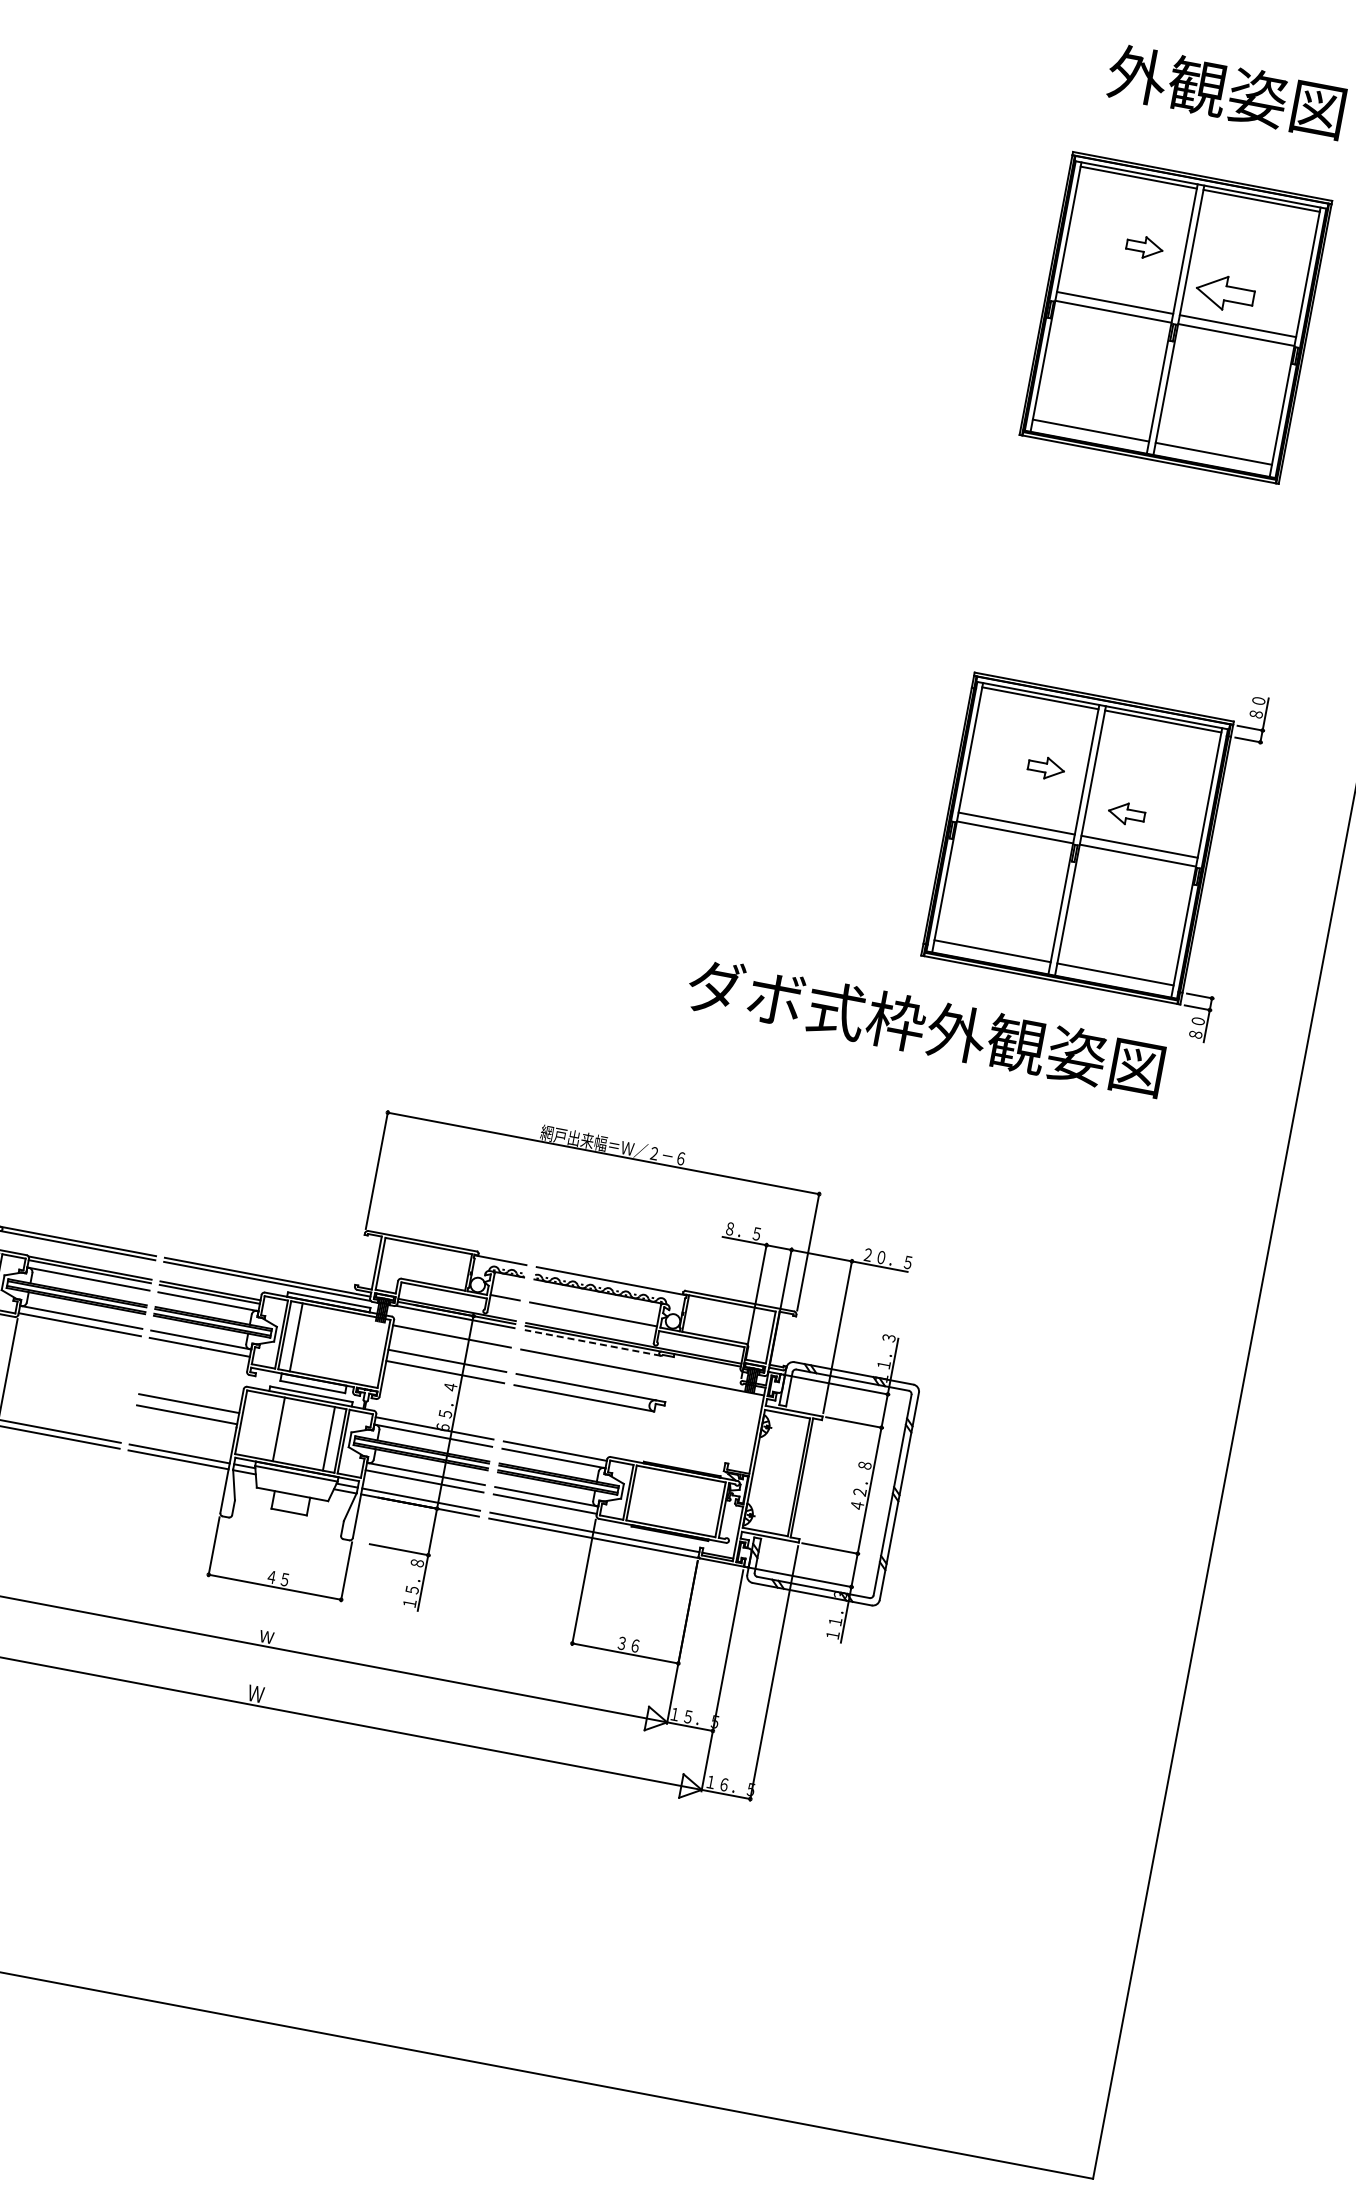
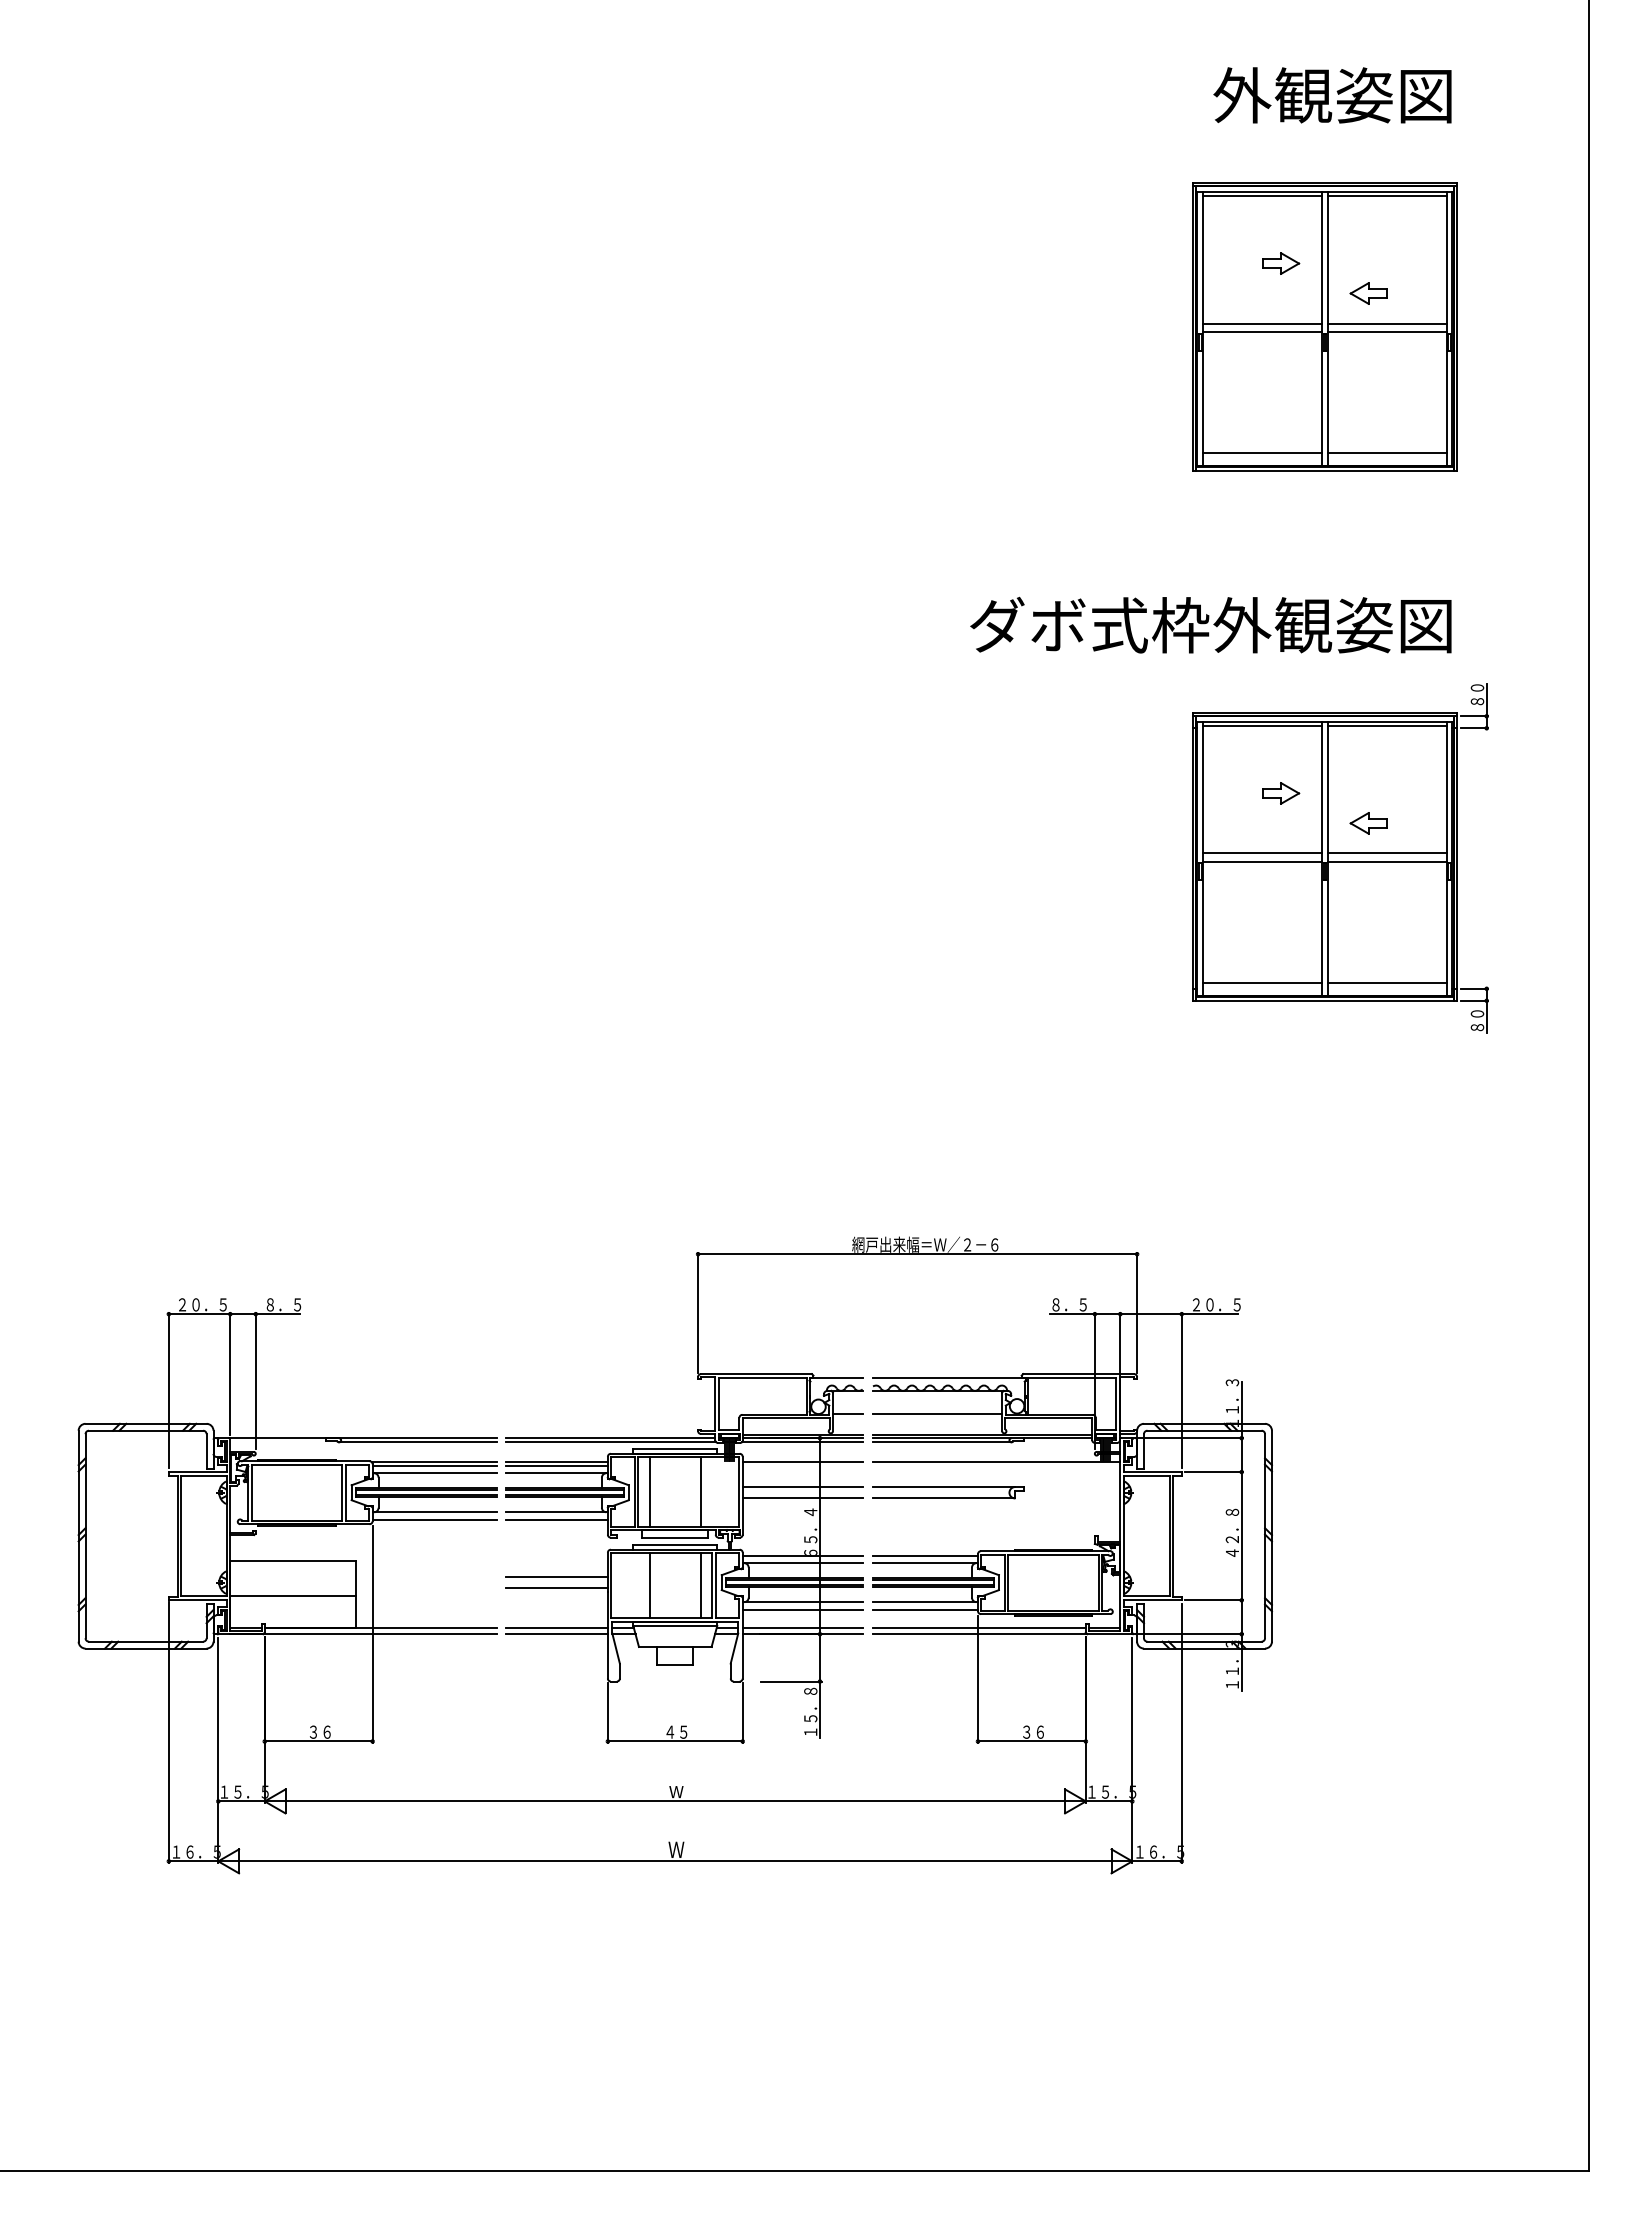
part: (1224, 293) -> (1368, 293), size x0.62
text: (925, 1026) -> (1210, 624), moved
line: (592, 1342) -> (941, 1442), dashed -> solid
line: (346, 1346) -> (700, 1491), added

